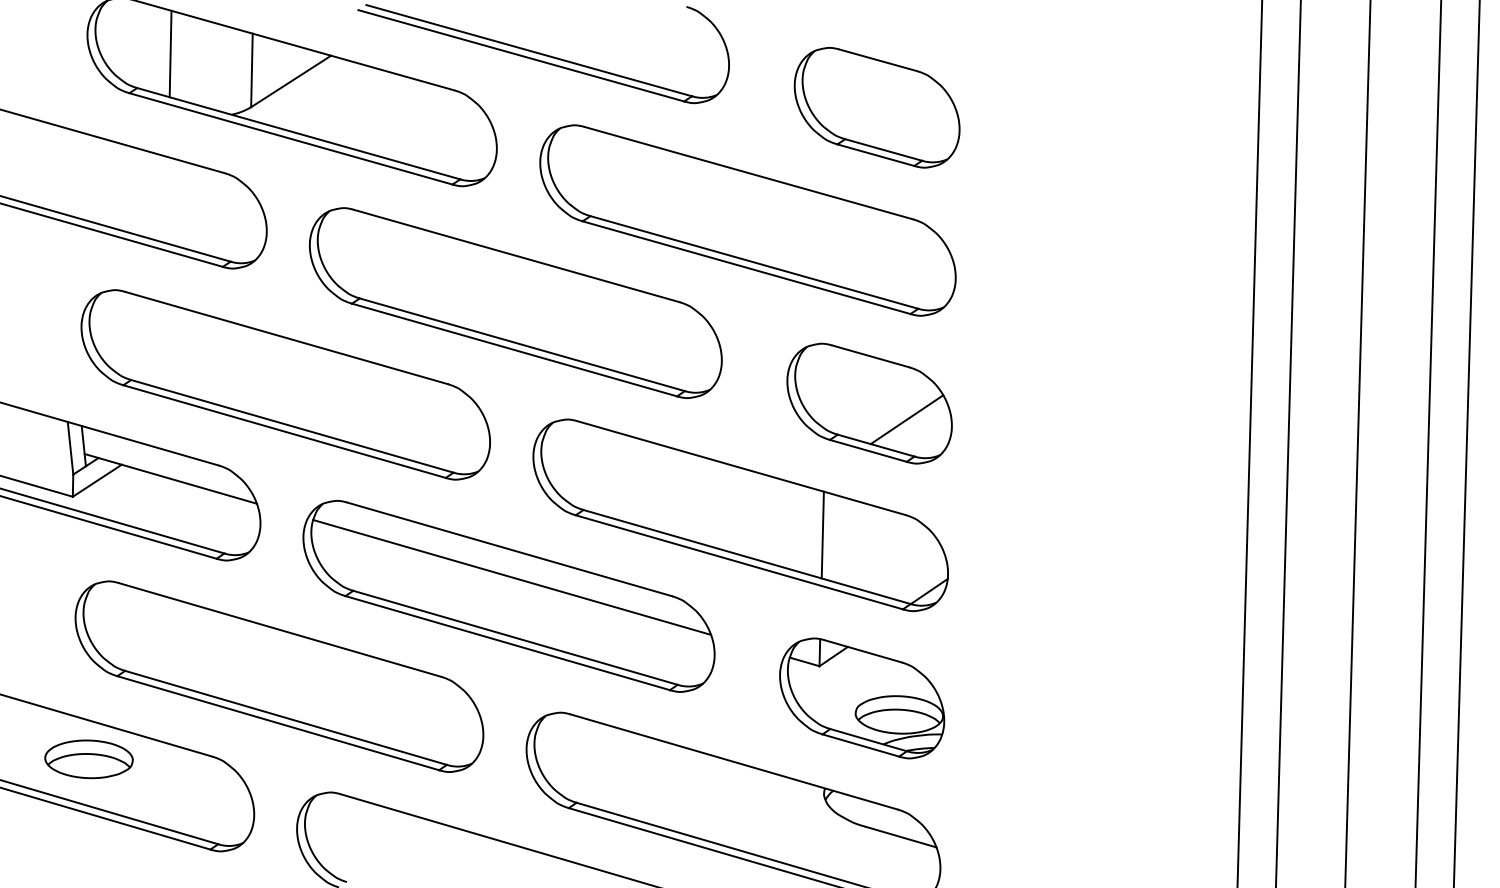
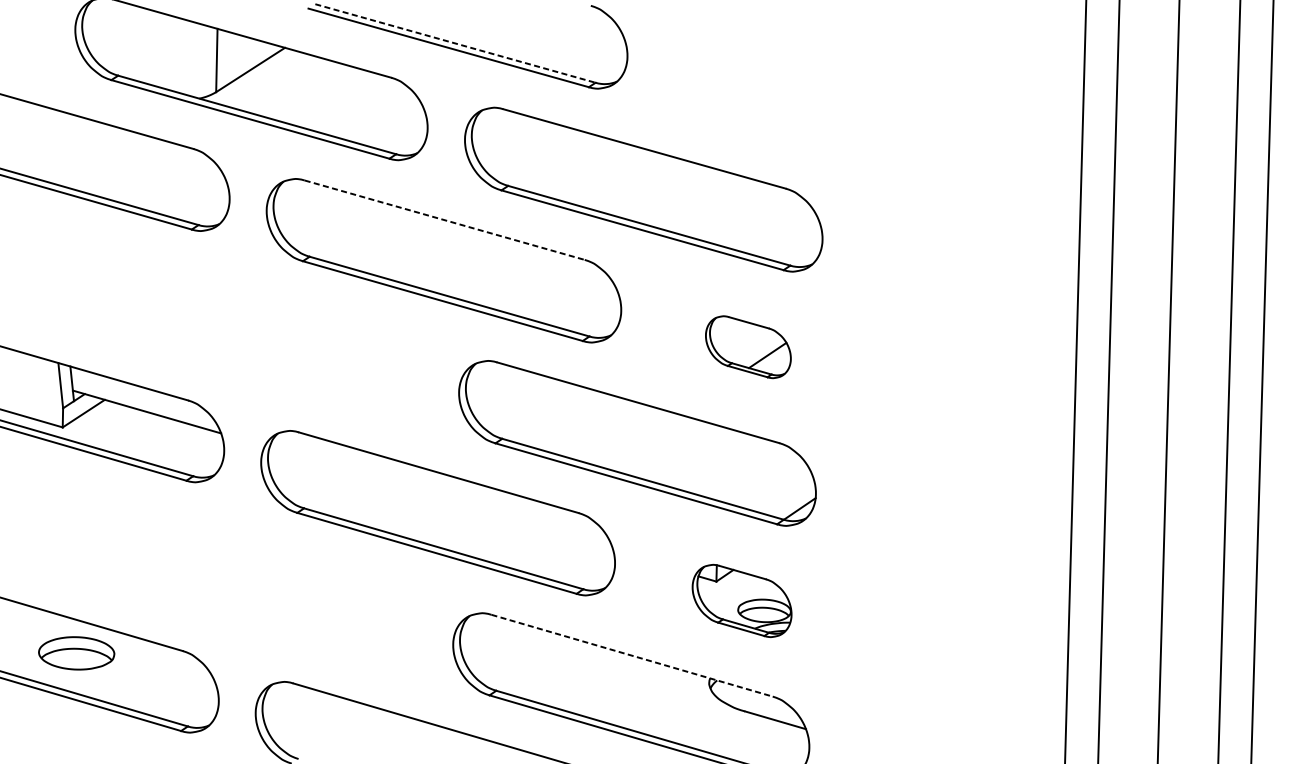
line: (529, 50) -> (455, 43), solid -> dashed
line: (170, 53) -> (146, 45), removed
part: (876, 107) -> (754, 92), removed
line: (517, 256) -> (445, 220), solid -> dashed
part: (285, 384) -> (245, 330), removed
part: (869, 403) -> (748, 347), size x0.6
line: (822, 534) -> (707, 459), removed
line: (512, 576) -> (441, 496), removed
part: (279, 676) -> (240, 582), removed
part: (862, 698) -> (742, 601), size x0.7
line: (734, 762) -> (632, 656), solid -> dashed

